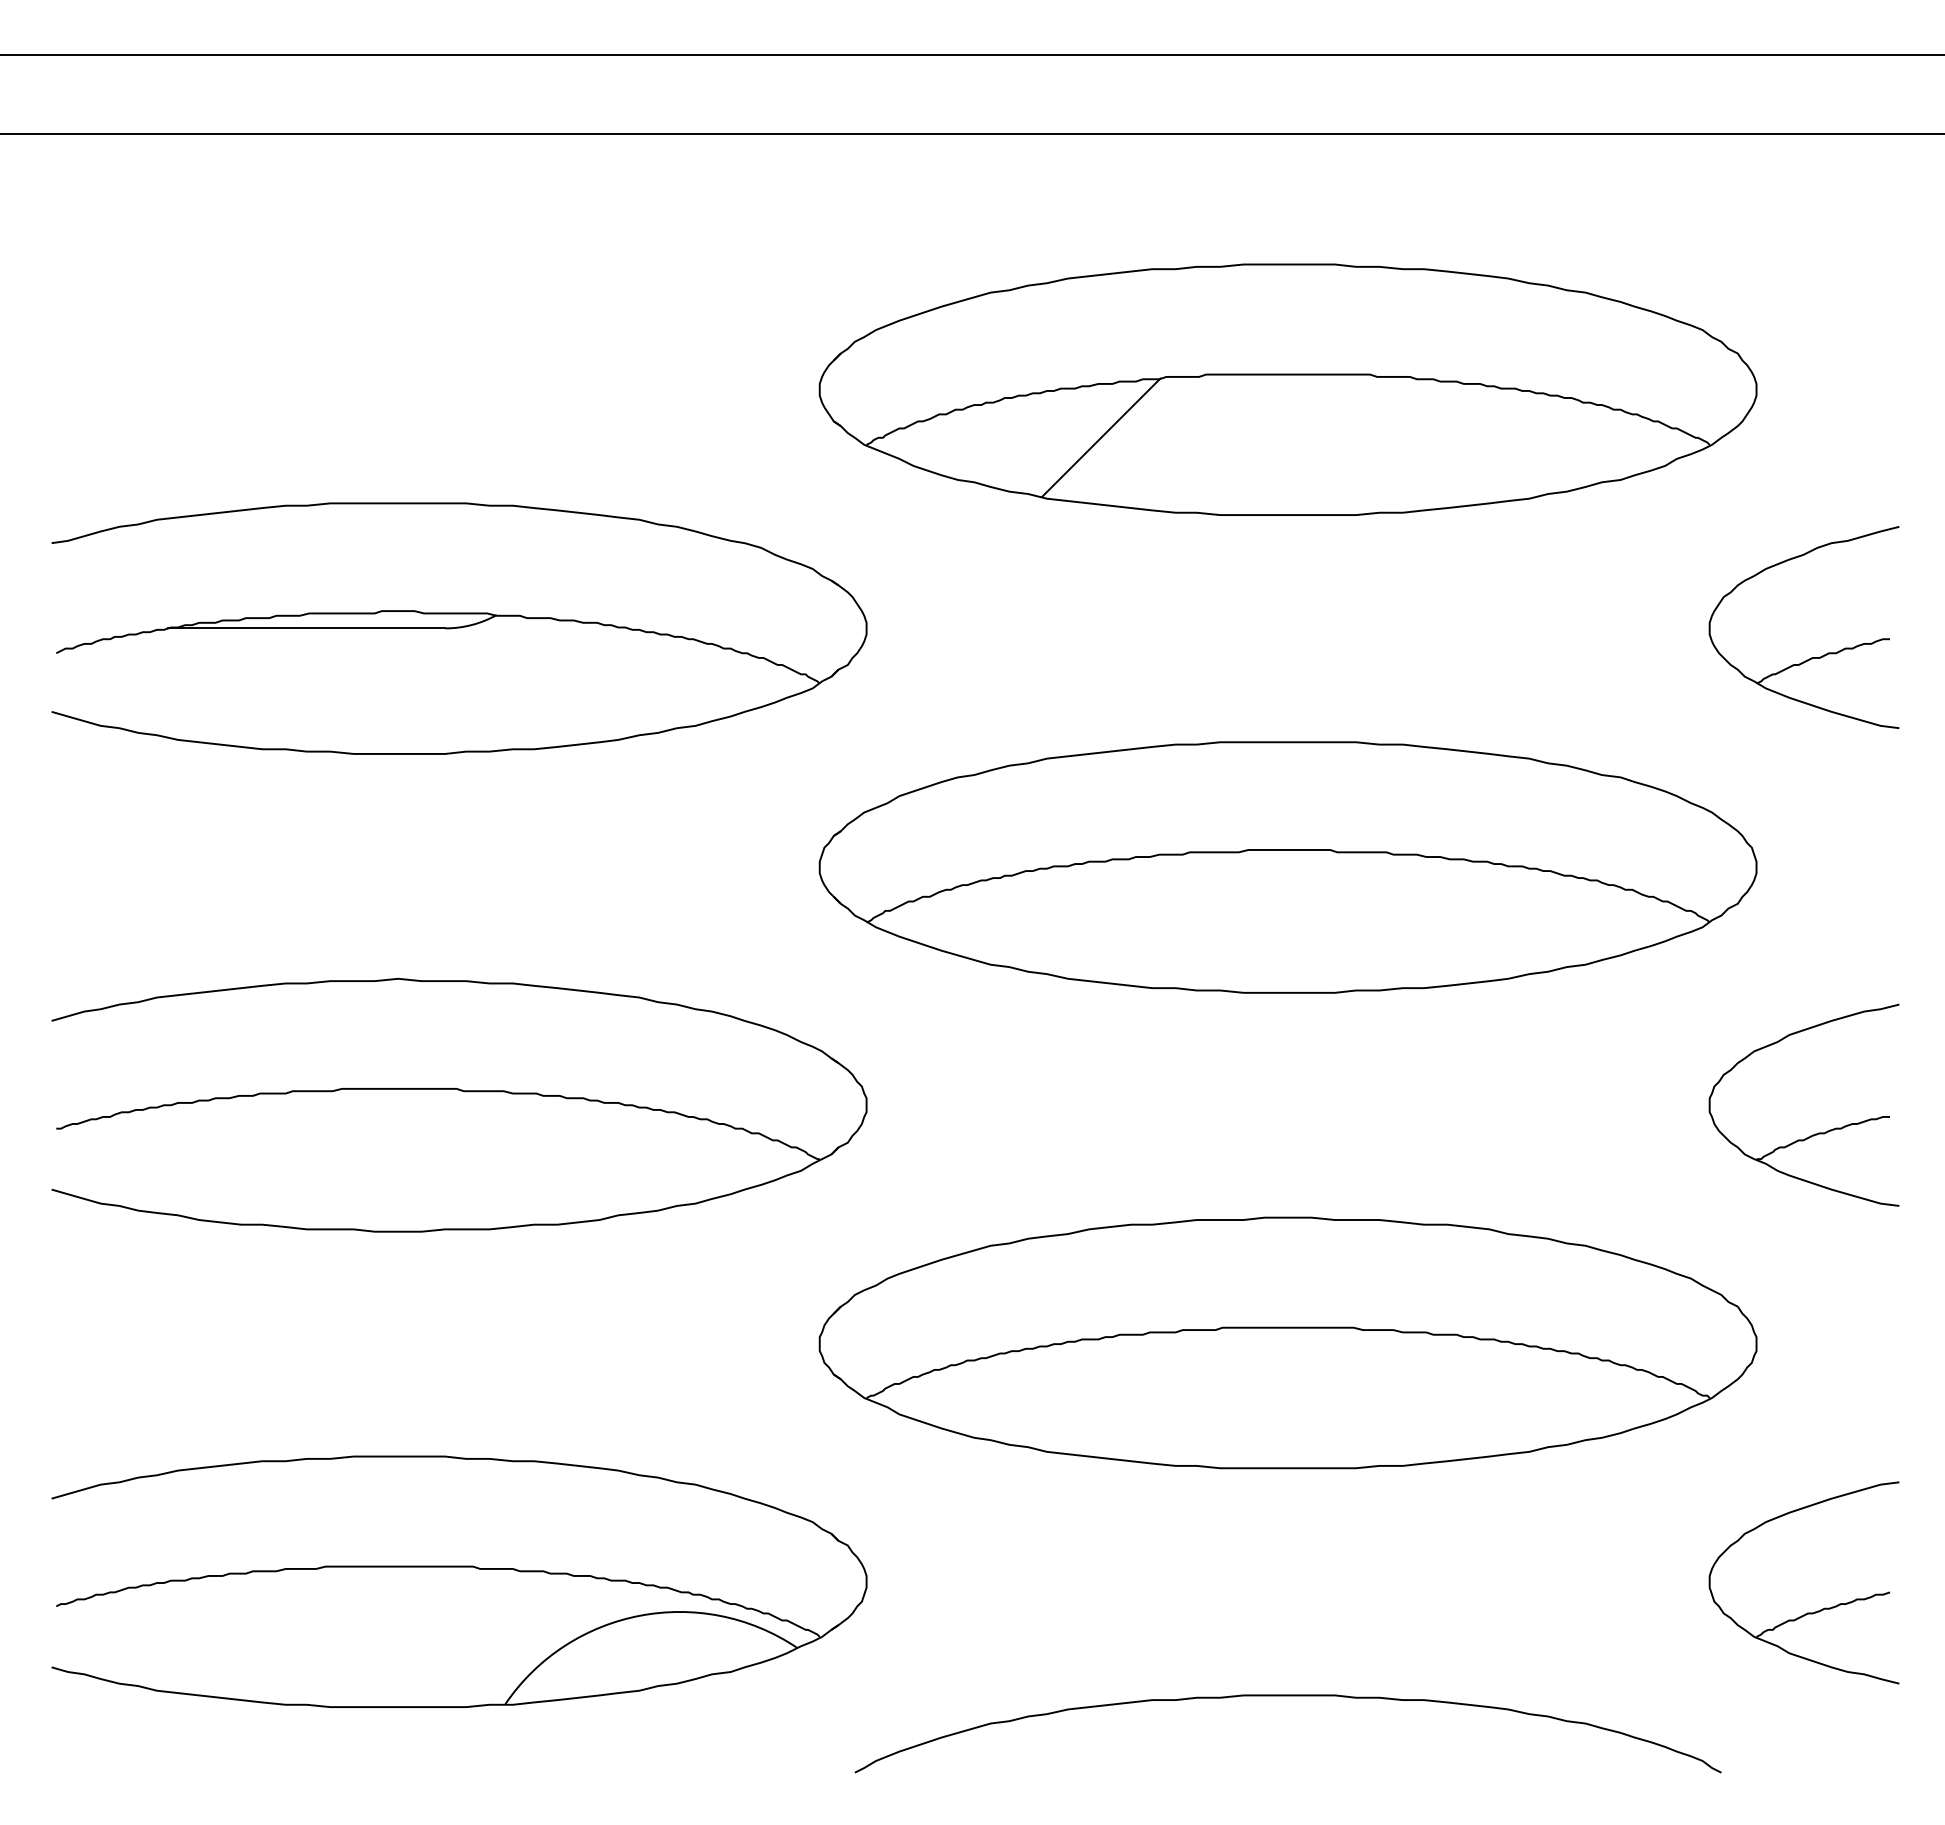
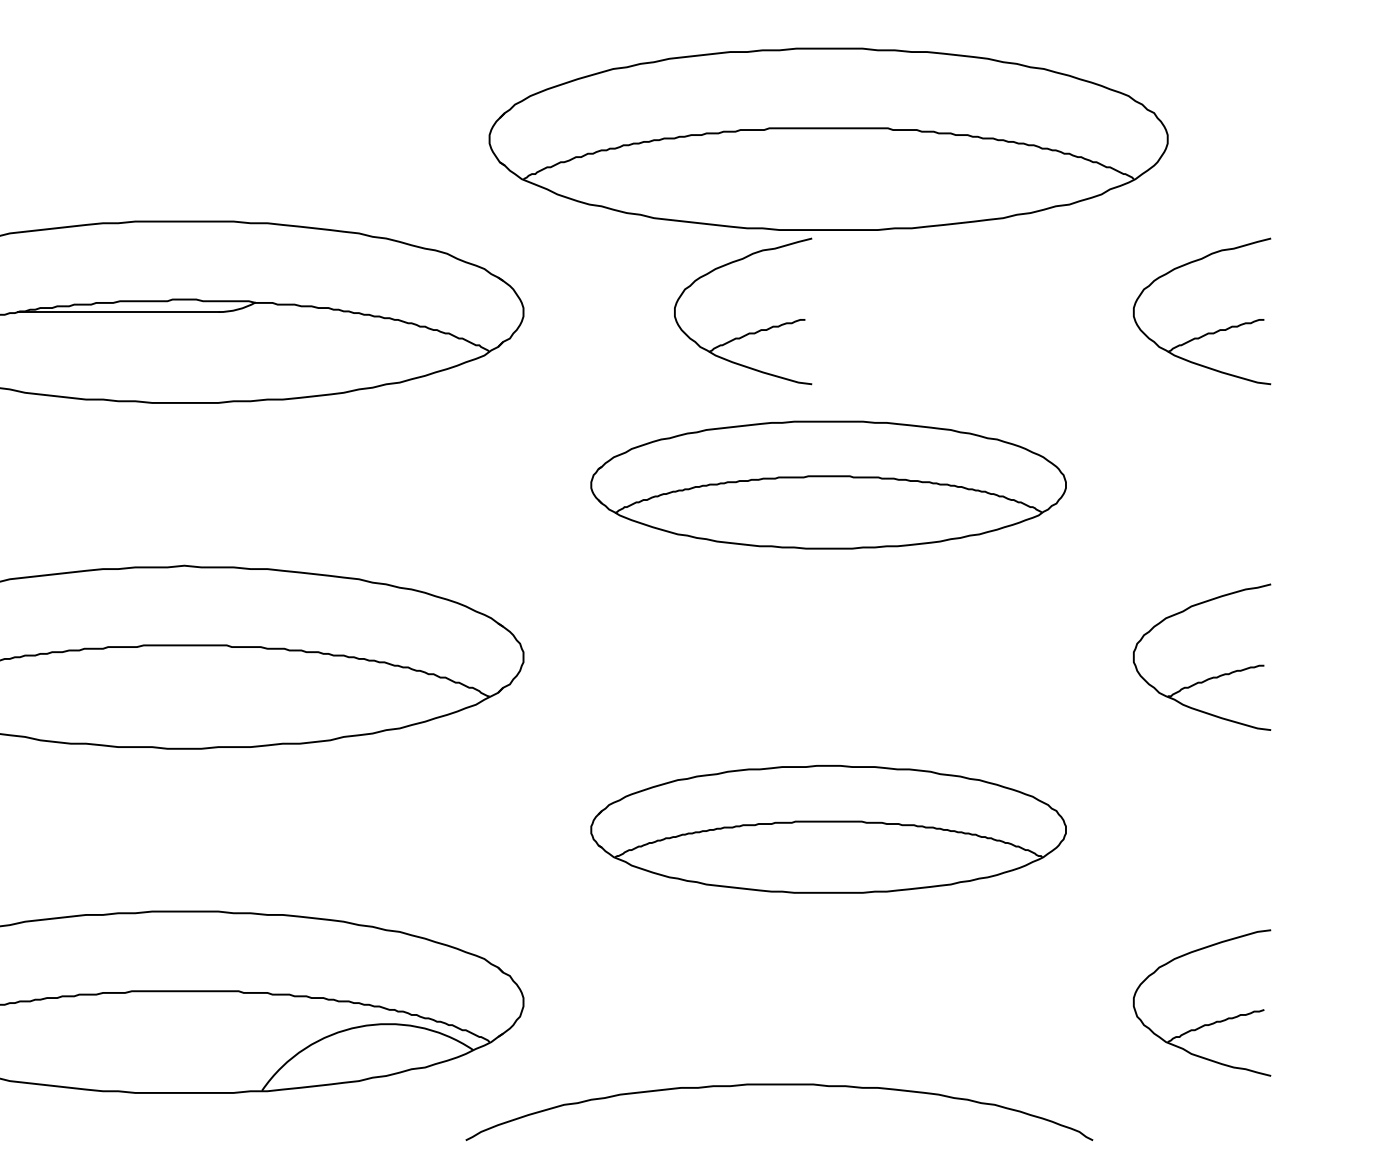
line: (1101, 437) -> (693, 173), removed
part: (1177, 657) -> (748, 333), added
part: (1287, 867) -> (828, 485), size x0.7
part: (1287, 1342) -> (828, 829), size x0.7
curve: (1287, 1696) -> (778, 1085), moved

